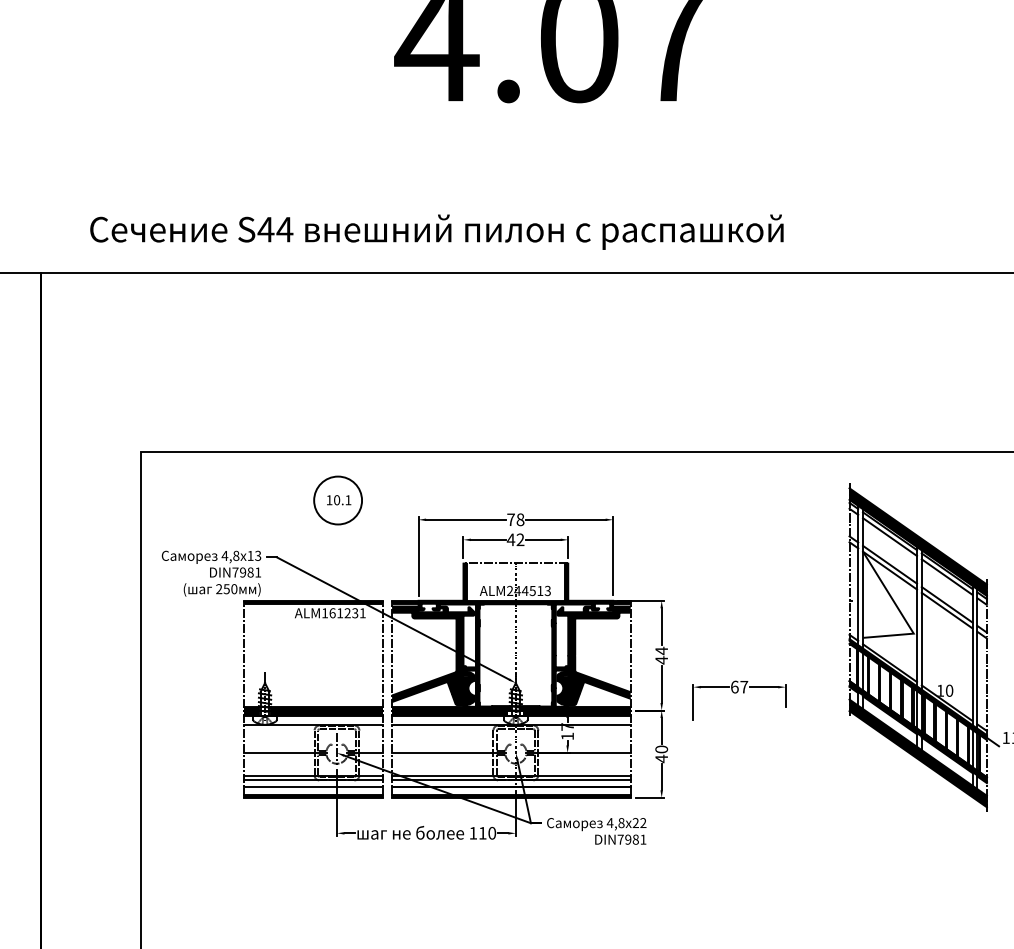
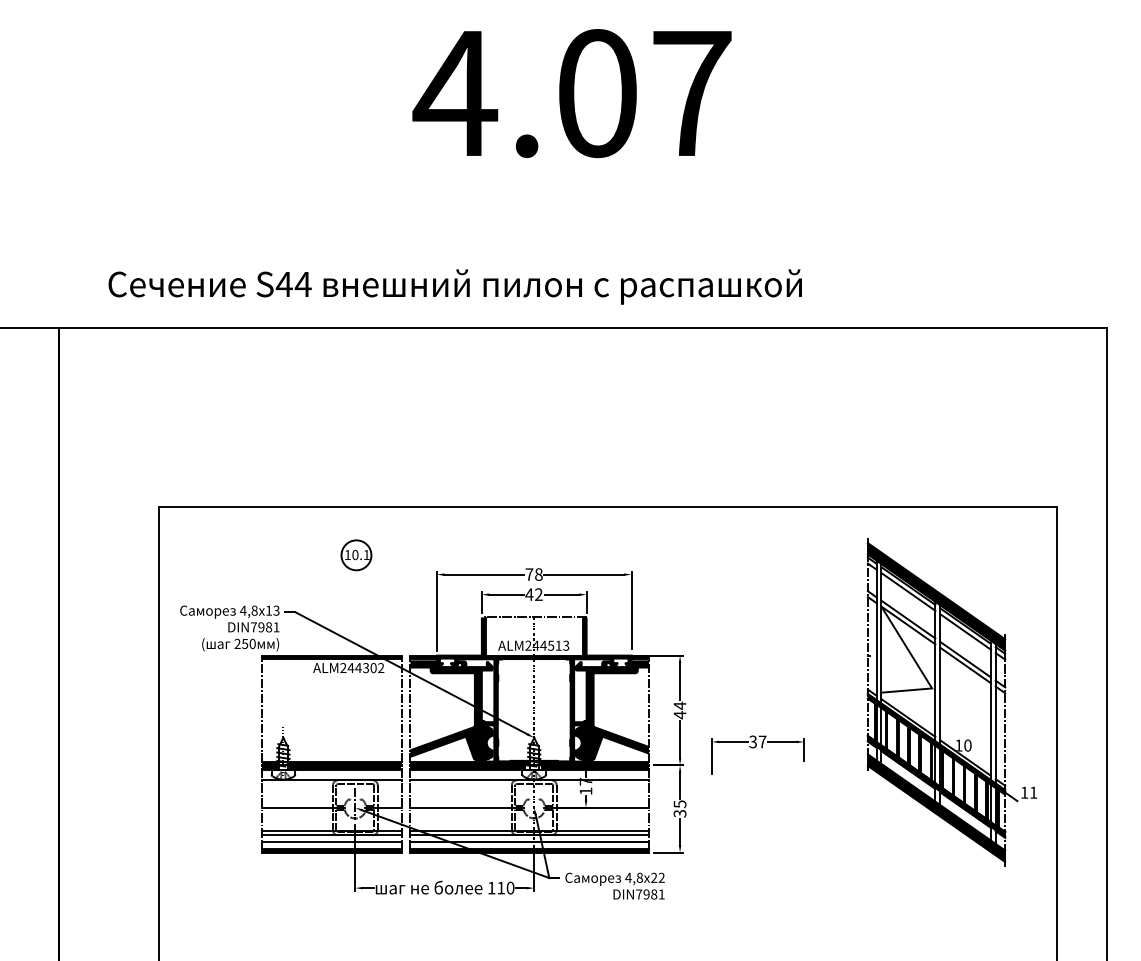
circle: (338, 500) -> (356, 555), size x0.62
text: (344, 613) -> (362, 668), ALM161231 -> ALM244302
text: (735, 686) -> (753, 741), 67 -> 37
text: (661, 753) -> (679, 808), 40 -> 35

